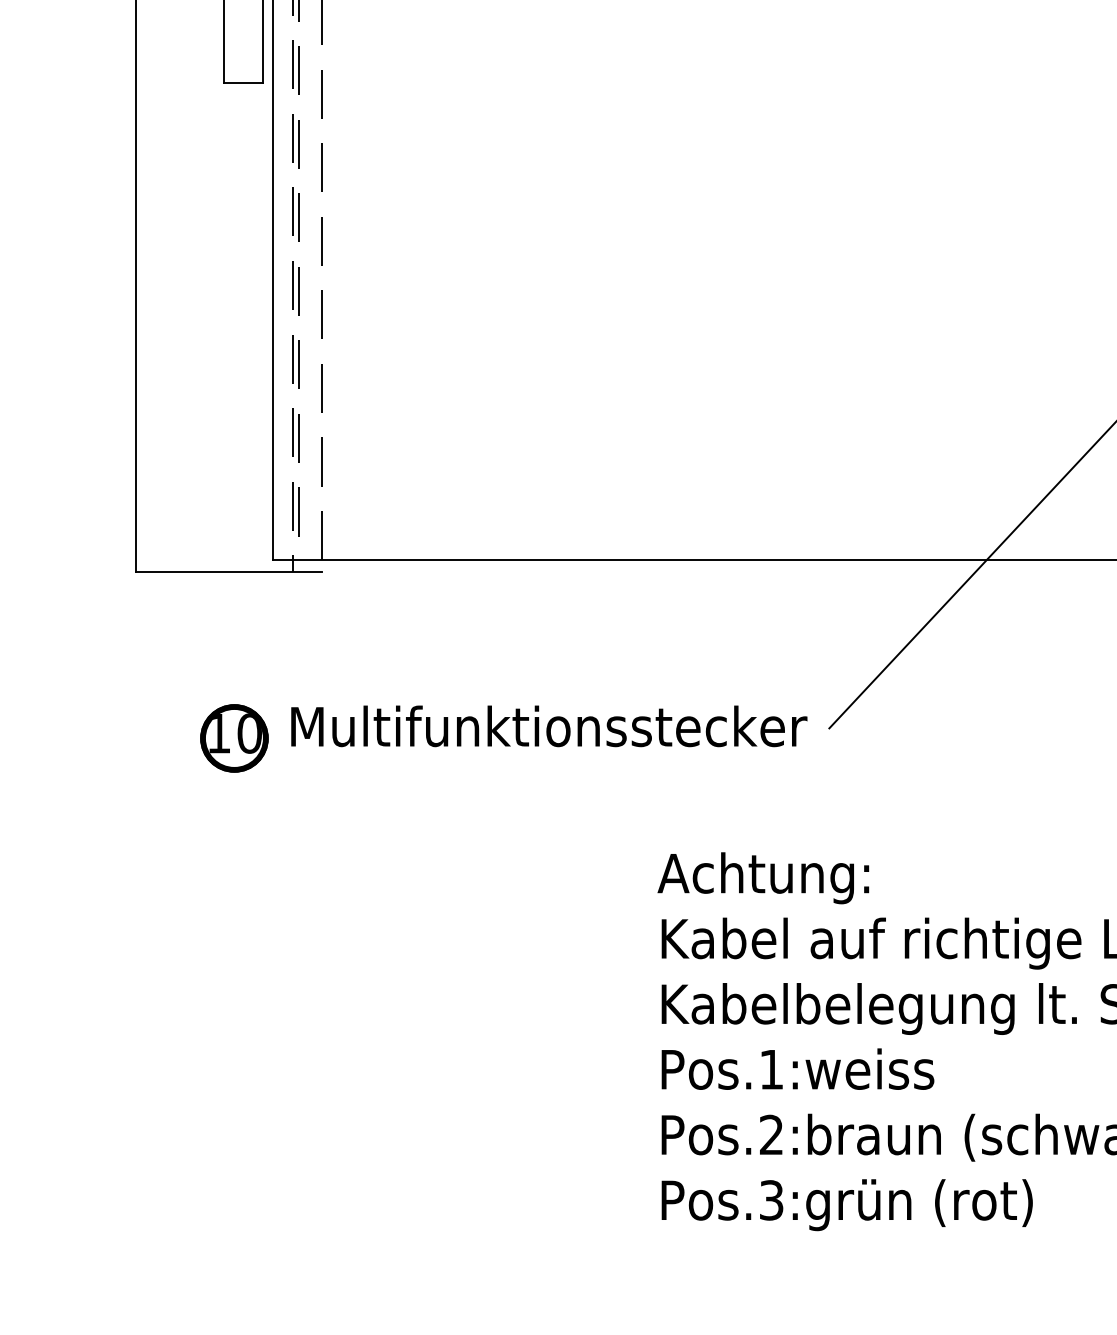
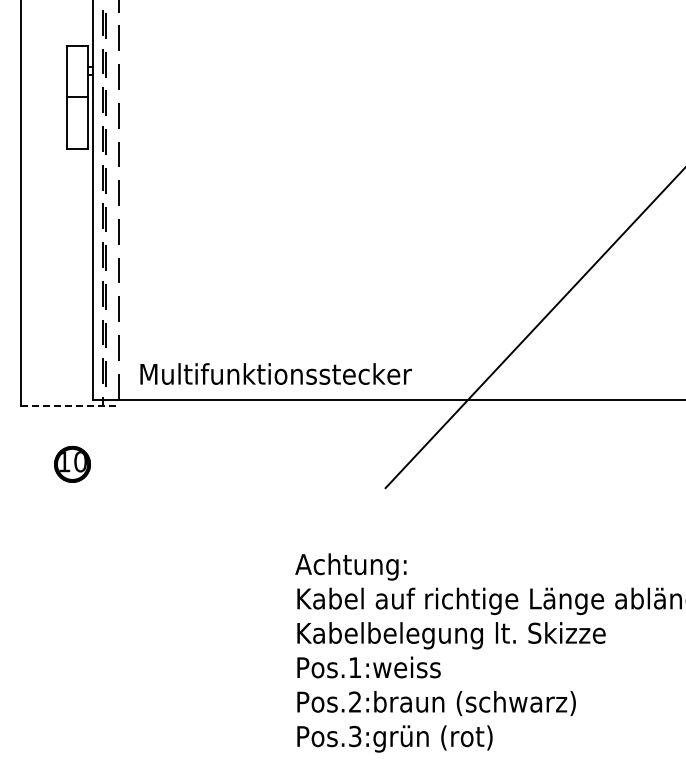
line: (230, 571) -> (70, 405), solid -> dashed
text: (547, 725) -> (275, 373), moved
part: (234, 738) -> (72, 464), moved

